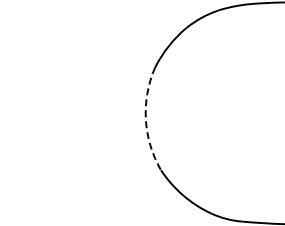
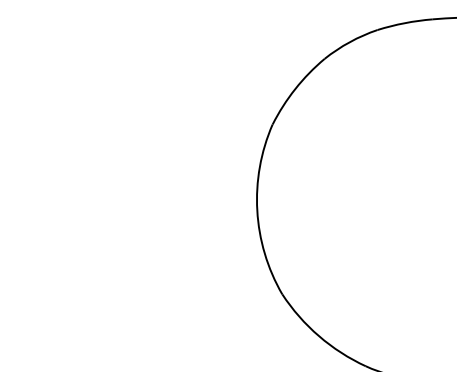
arc: (145, 119) -> (256, 210), dashed -> solid

